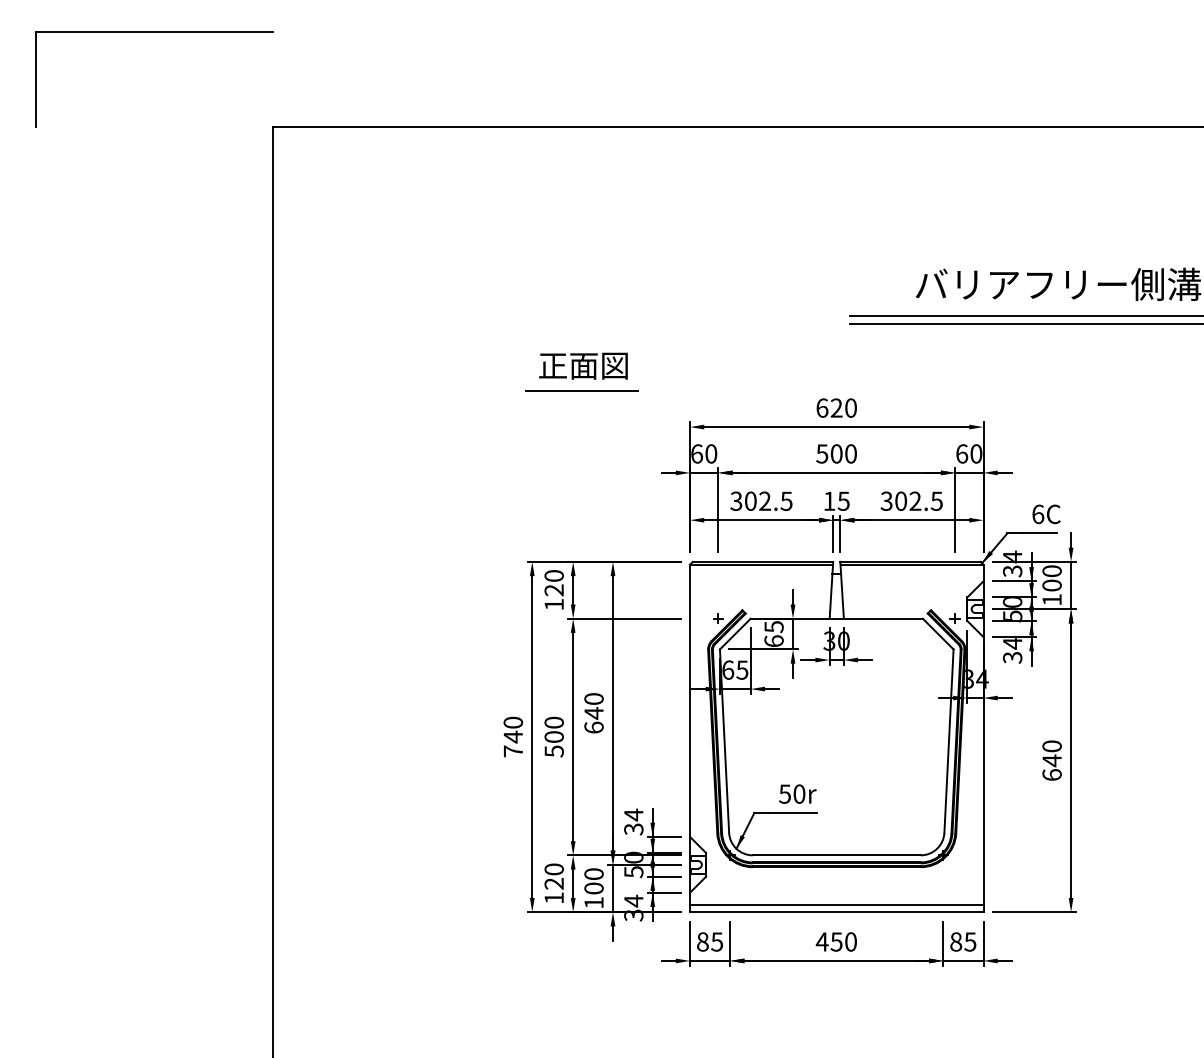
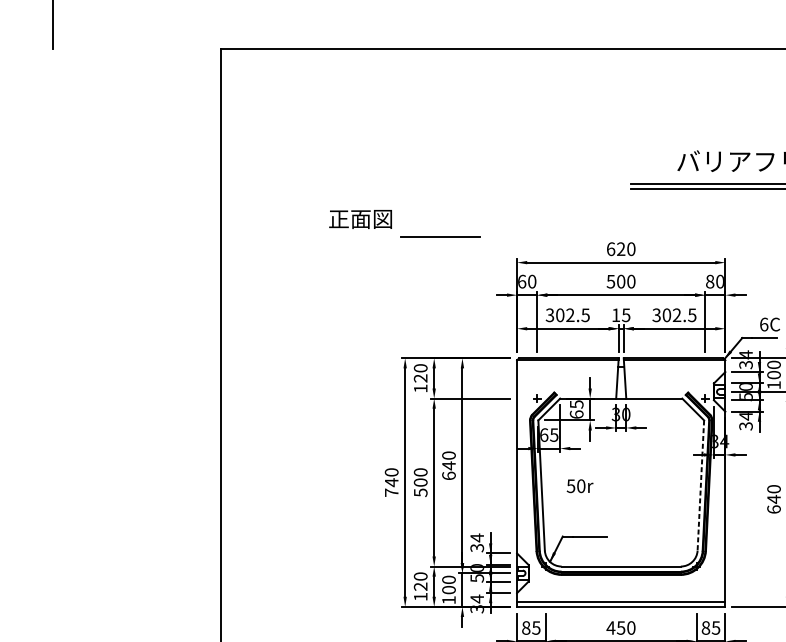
text: (583, 365) -> (360, 218), moved
text: (962, 453) -> (710, 281), 60 -> 80
line: (948, 741) -> (700, 485), solid -> dashed
text: (797, 793) -> (579, 485), moved

